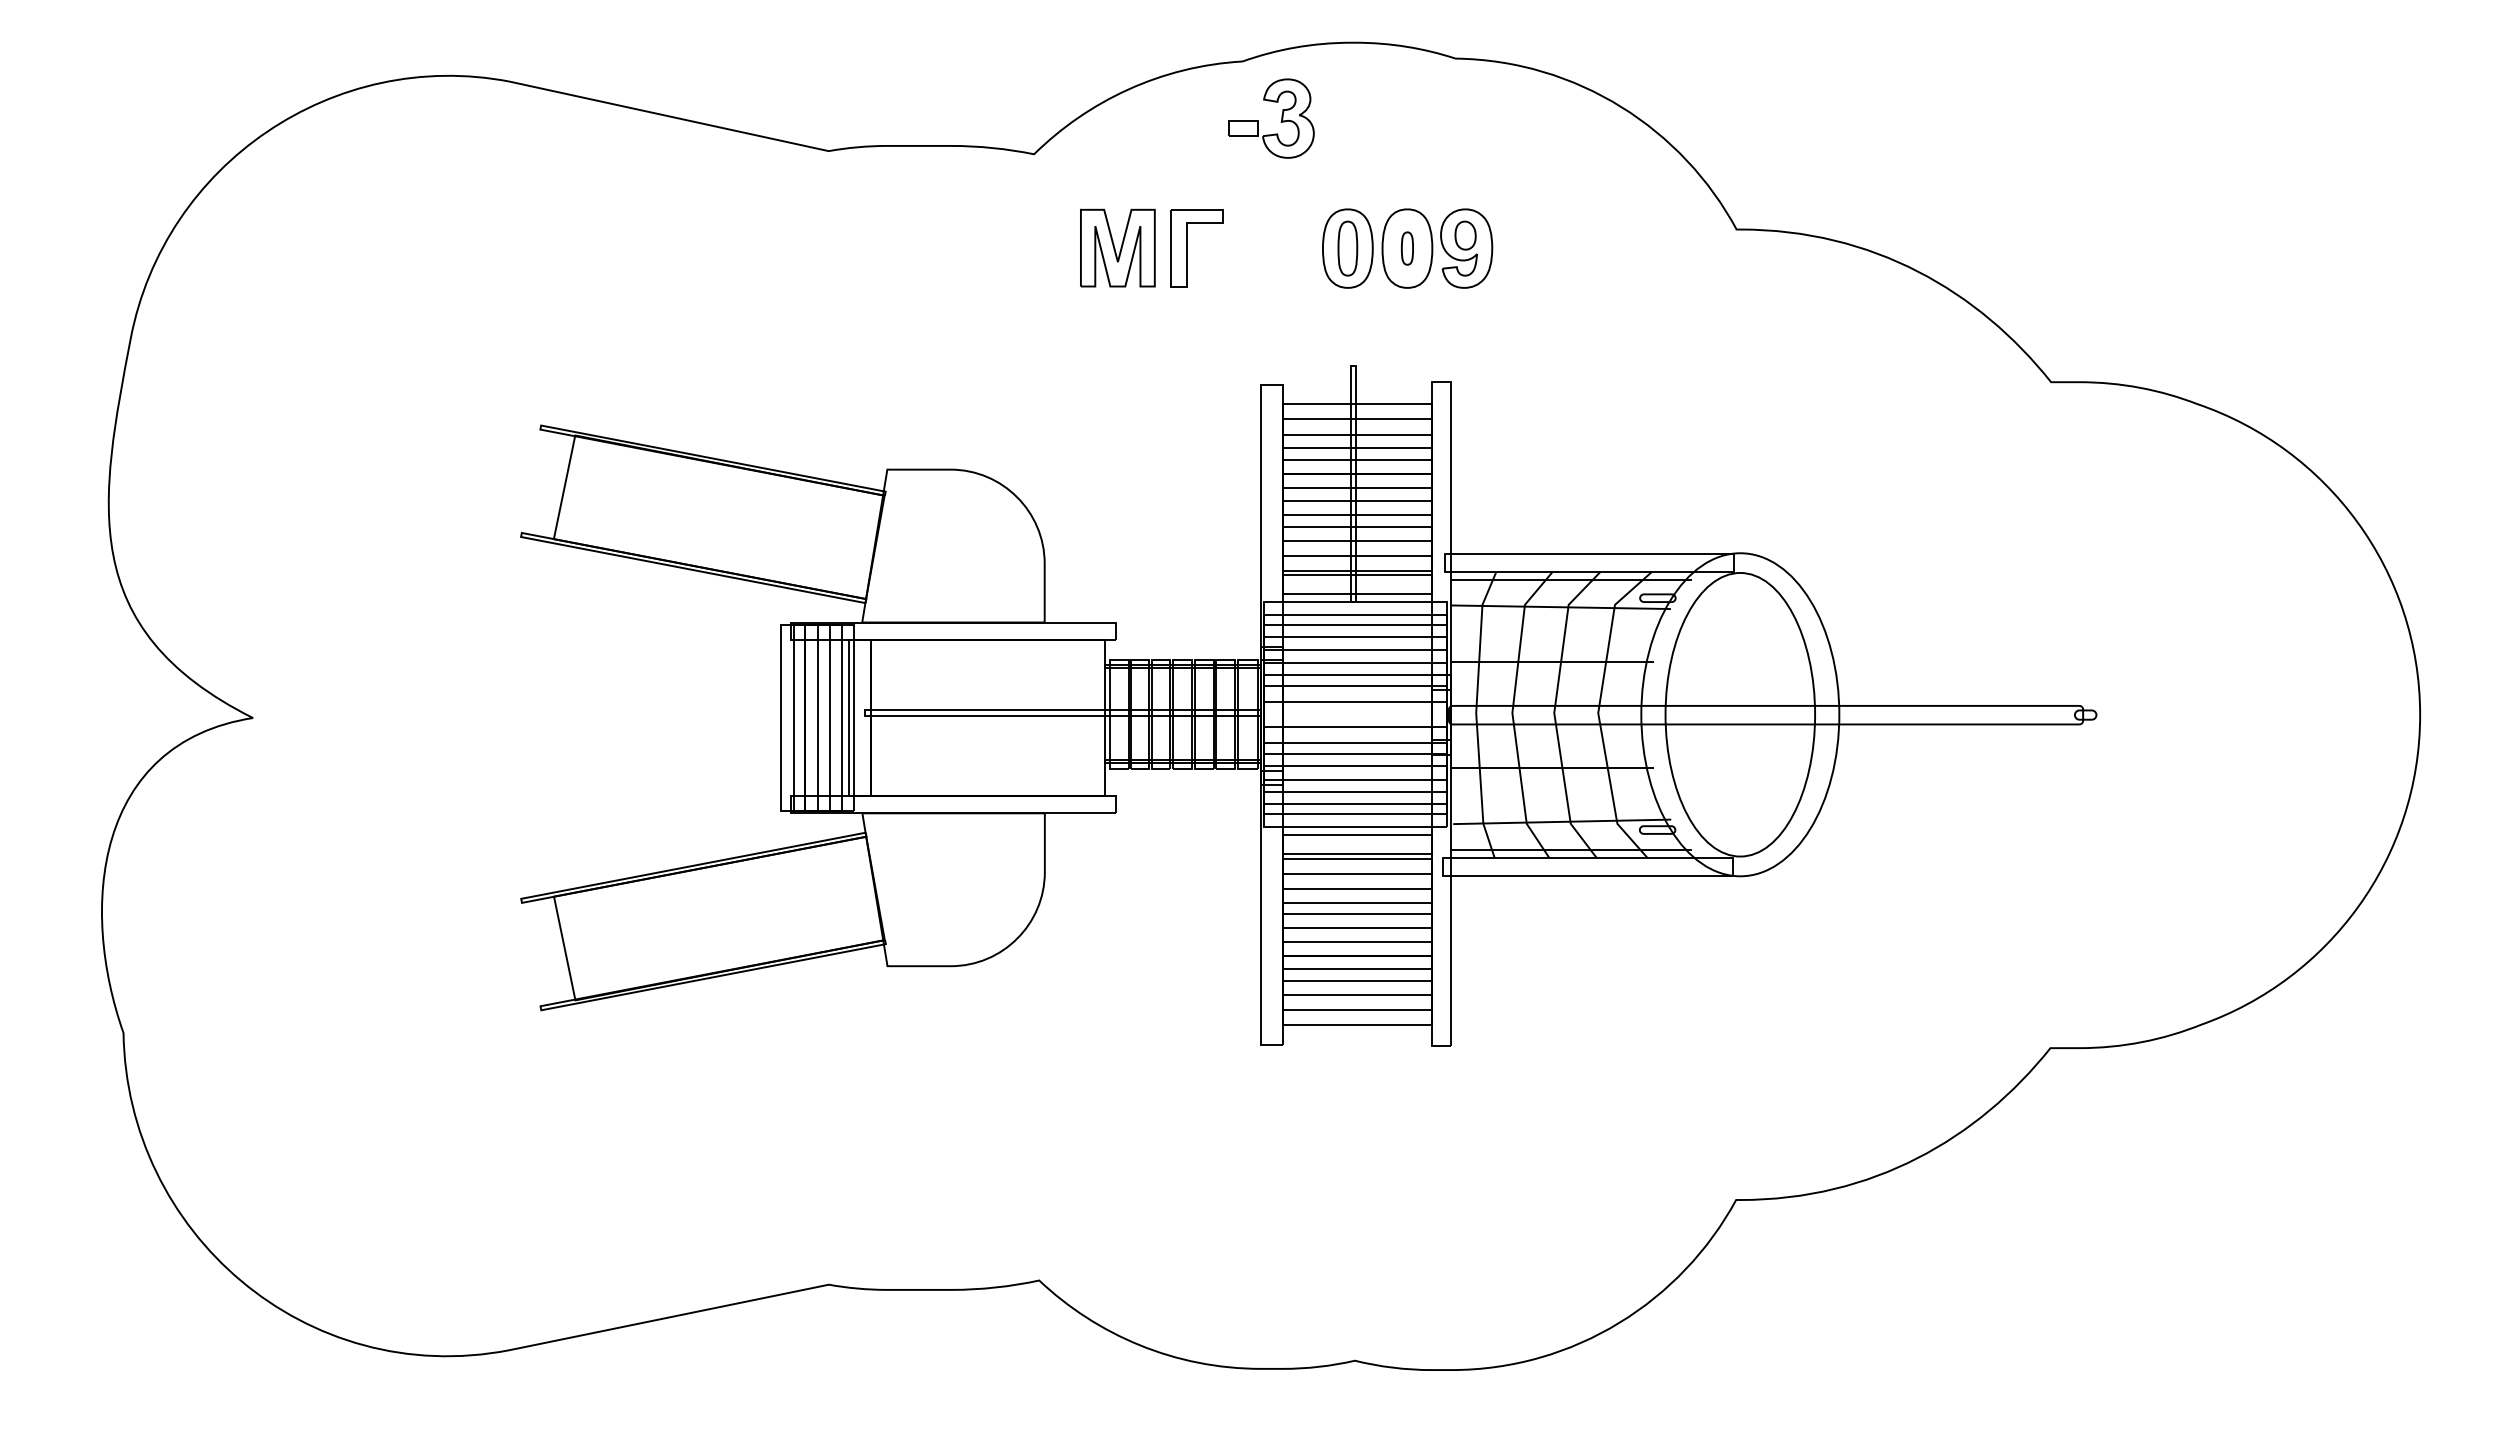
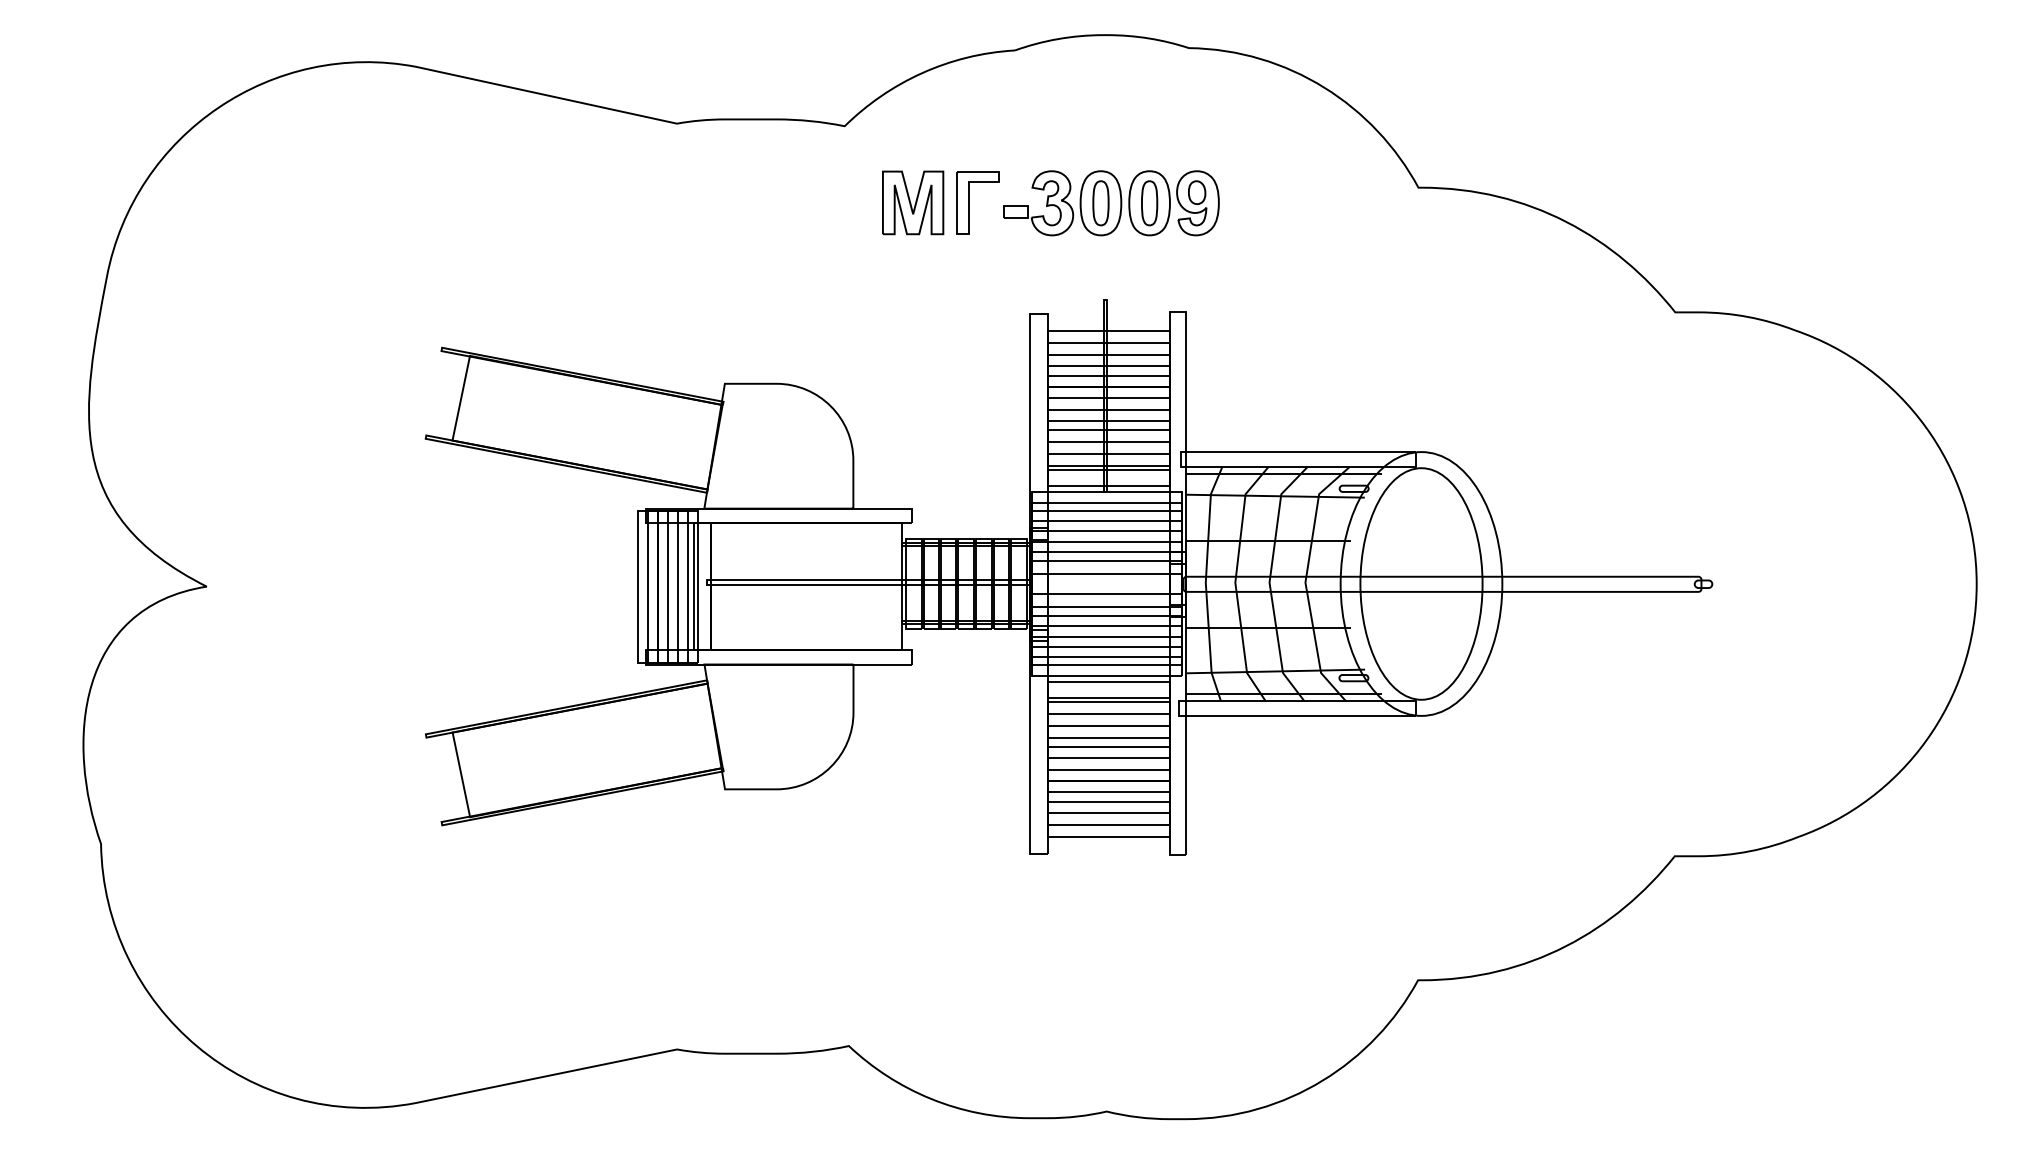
part: (1280, 122) -> (1045, 206), moved
part: (1407, 248) -> (1149, 203), size x1.67

